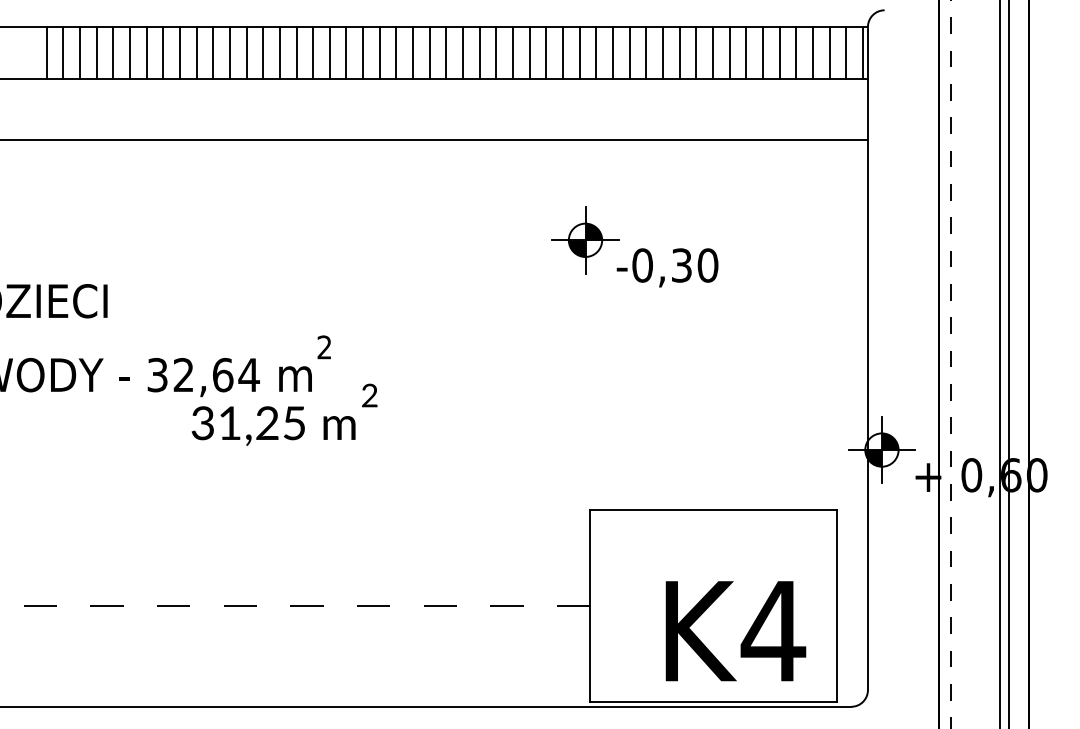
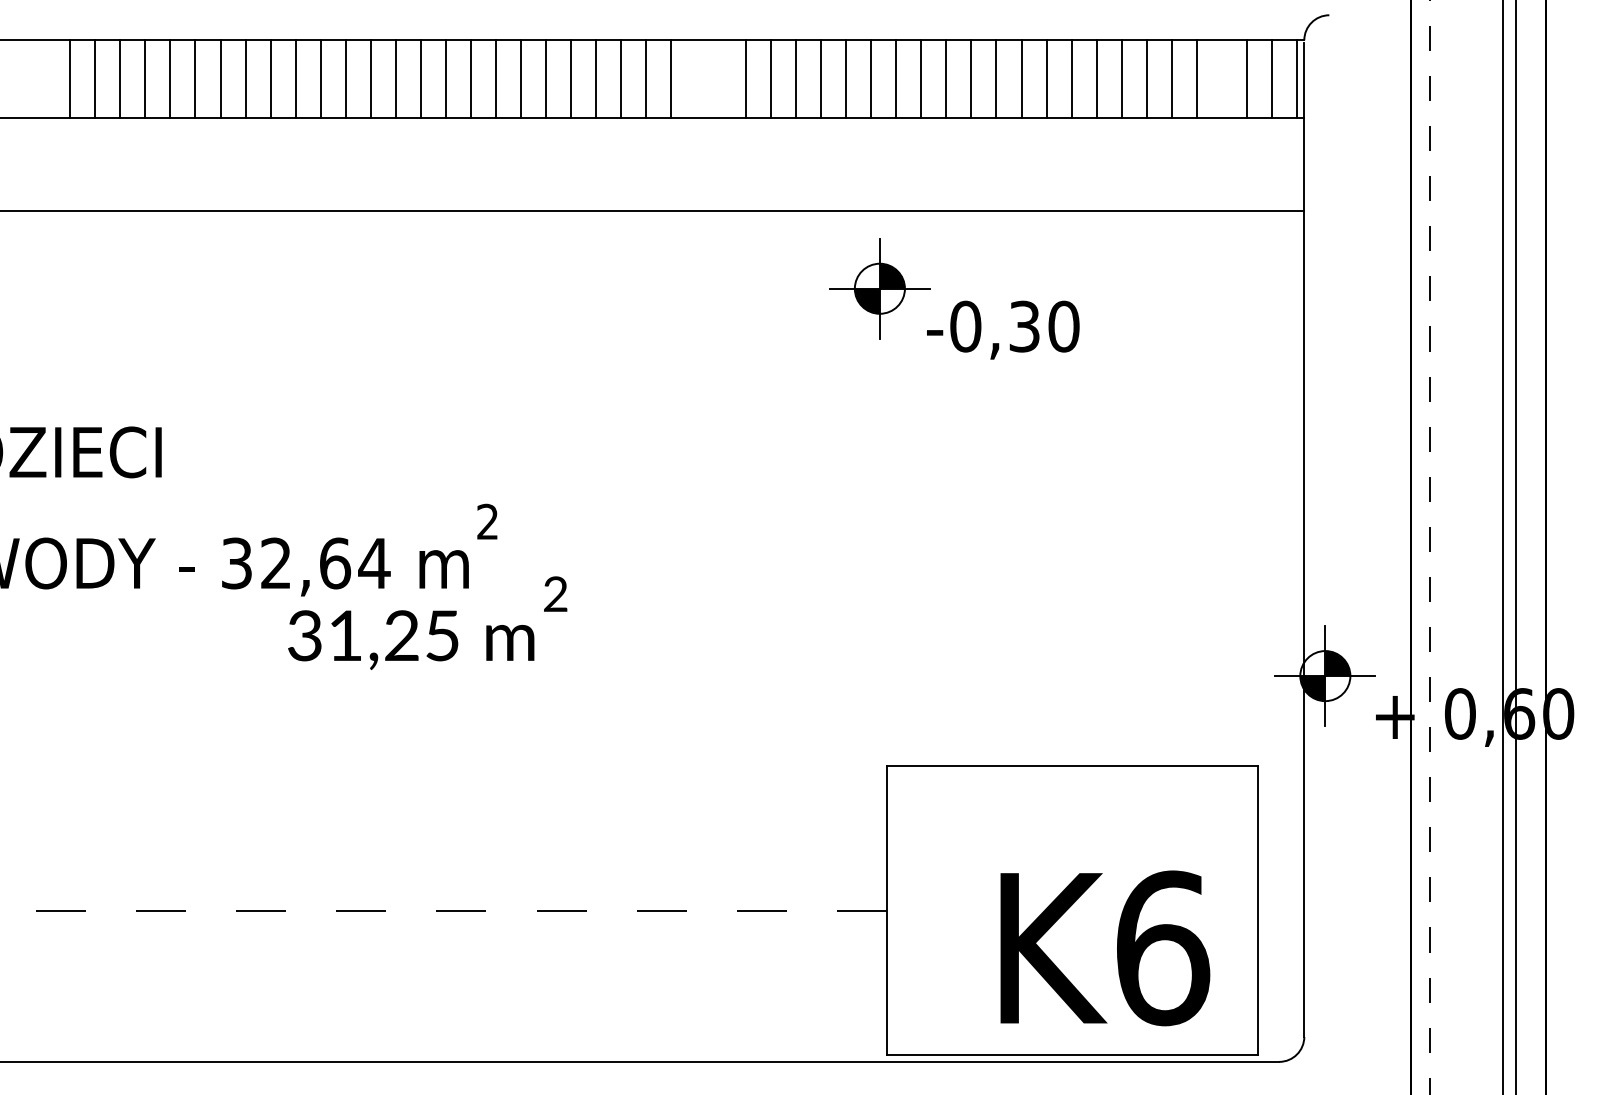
line: (463, 52) -> (696, 78), removed
line: (479, 52) -> (720, 78), removed
line: (813, 52) -> (1222, 78), removed
part: (634, 246) -> (953, 298), moved
text: (773, 631) -> (1162, 948), K4 -> K6

